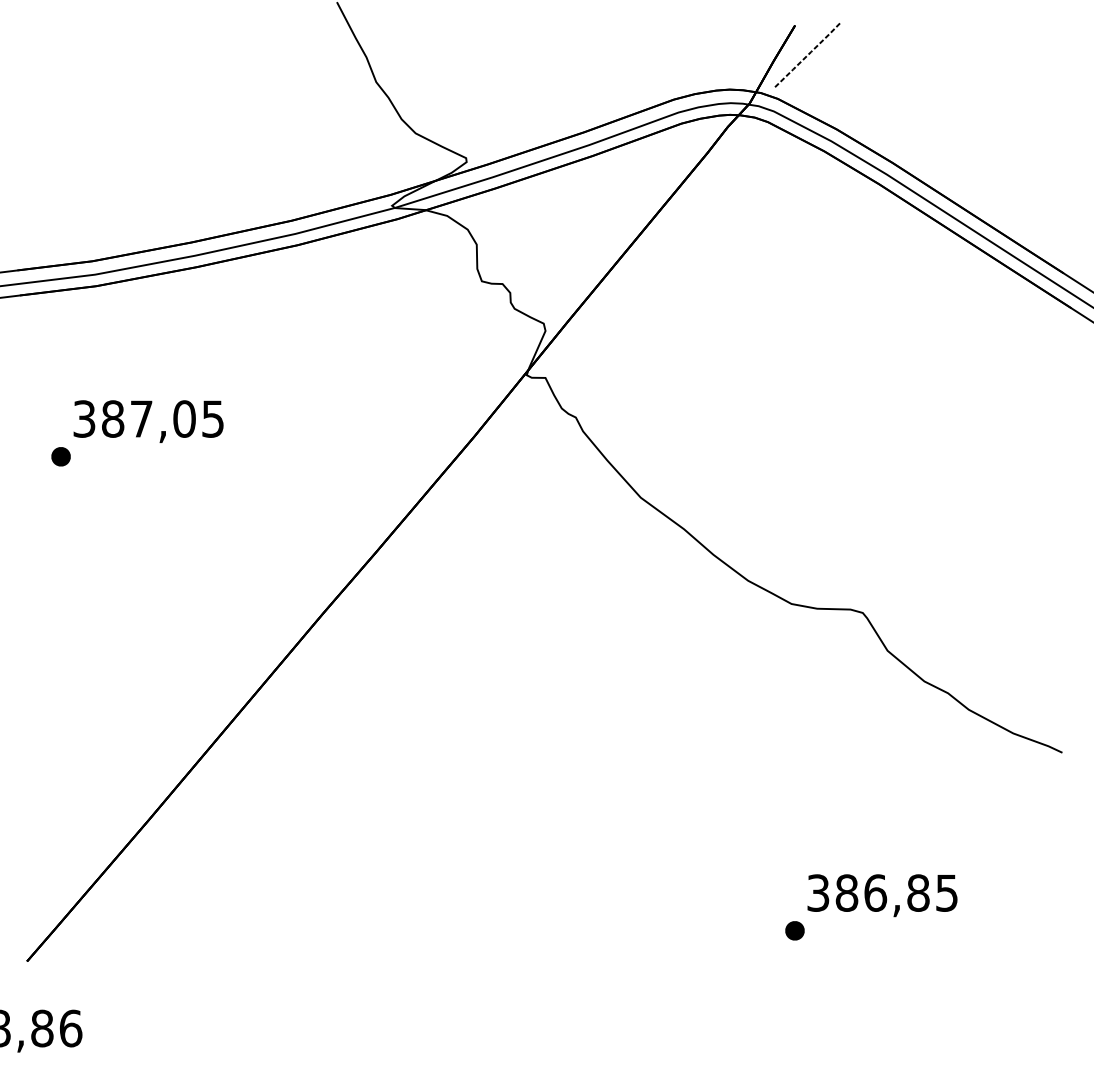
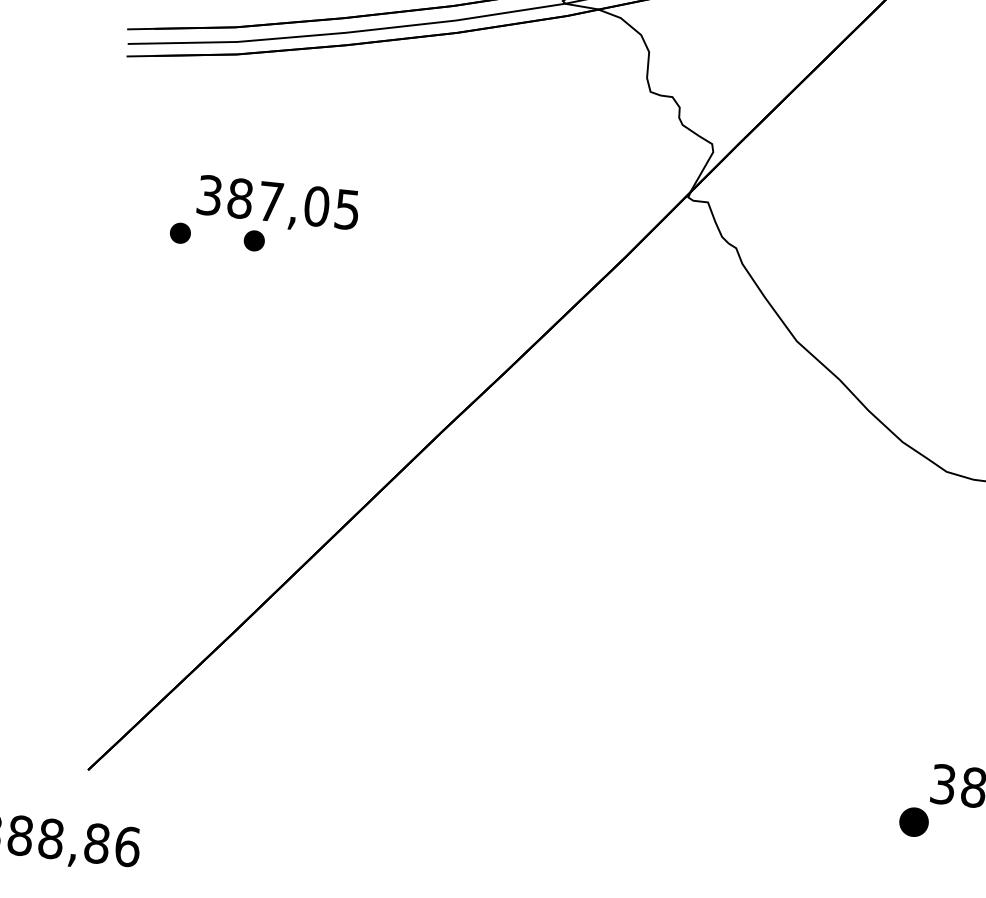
part: (129, 456) -> (253, 240), added
part: (794, 930) -> (913, 821), size x1.4

